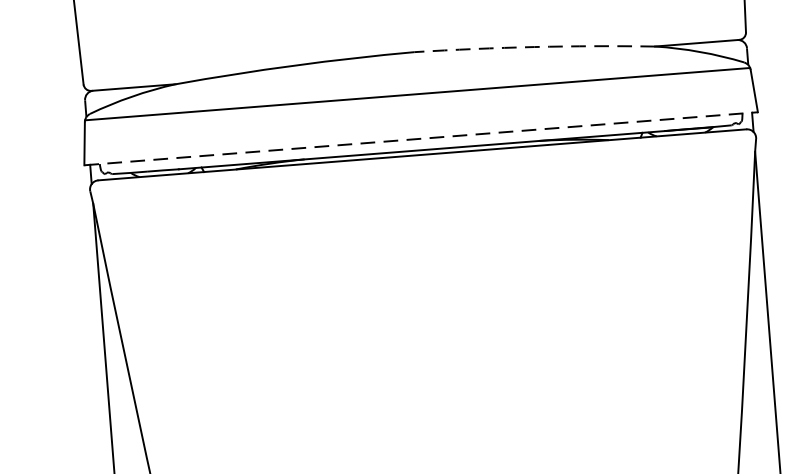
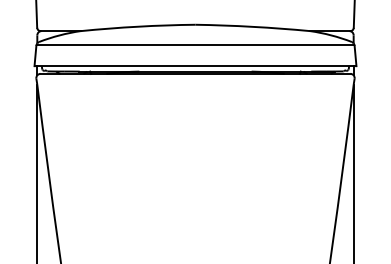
arc: (533, 46) -> (252, 26), dashed -> solid
line: (421, 139) -> (195, 66), dashed -> solid

